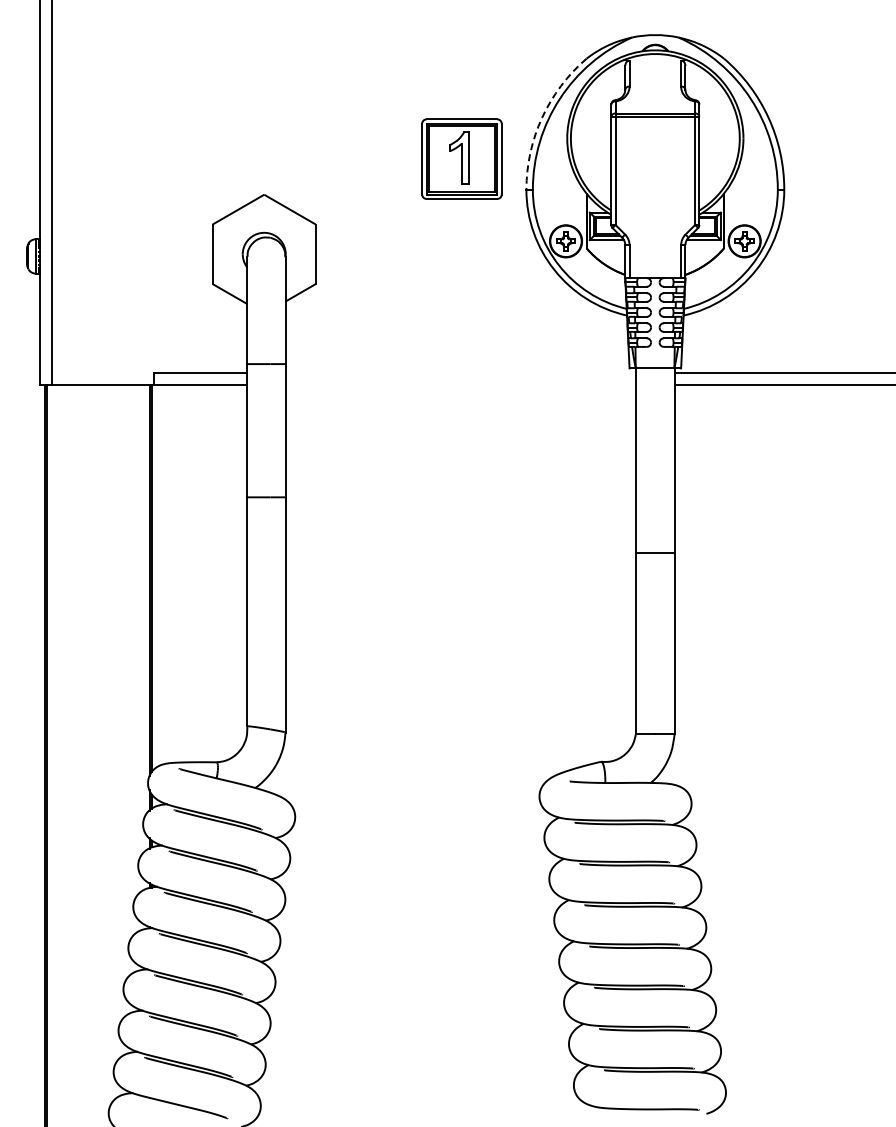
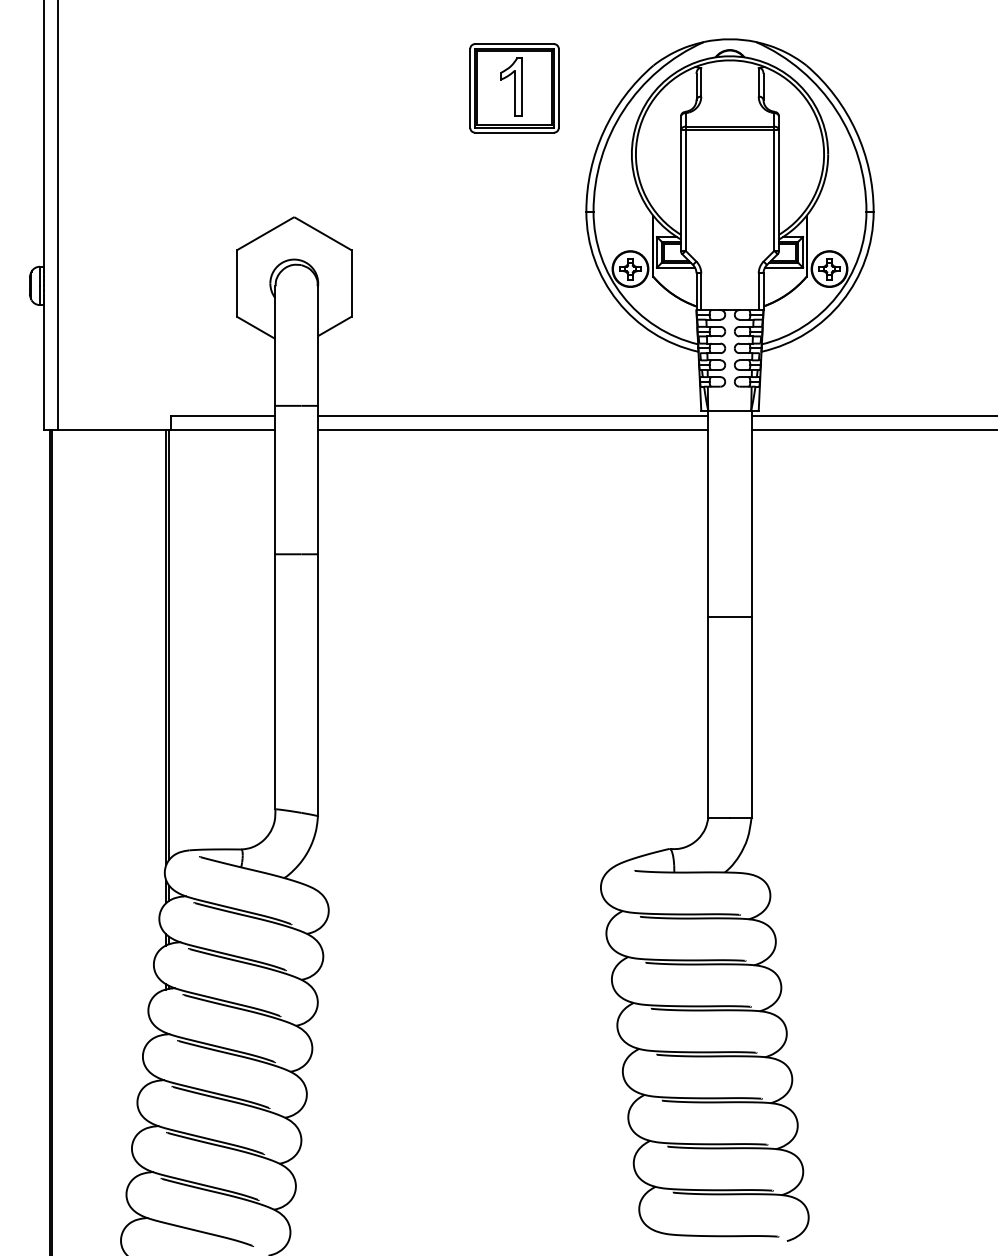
arc: (542, 117) -> (604, 131), dashed -> solid
part: (461, 158) -> (514, 87), moved
line: (460, 373) -> (512, 416), added
line: (460, 385) -> (512, 429), added

